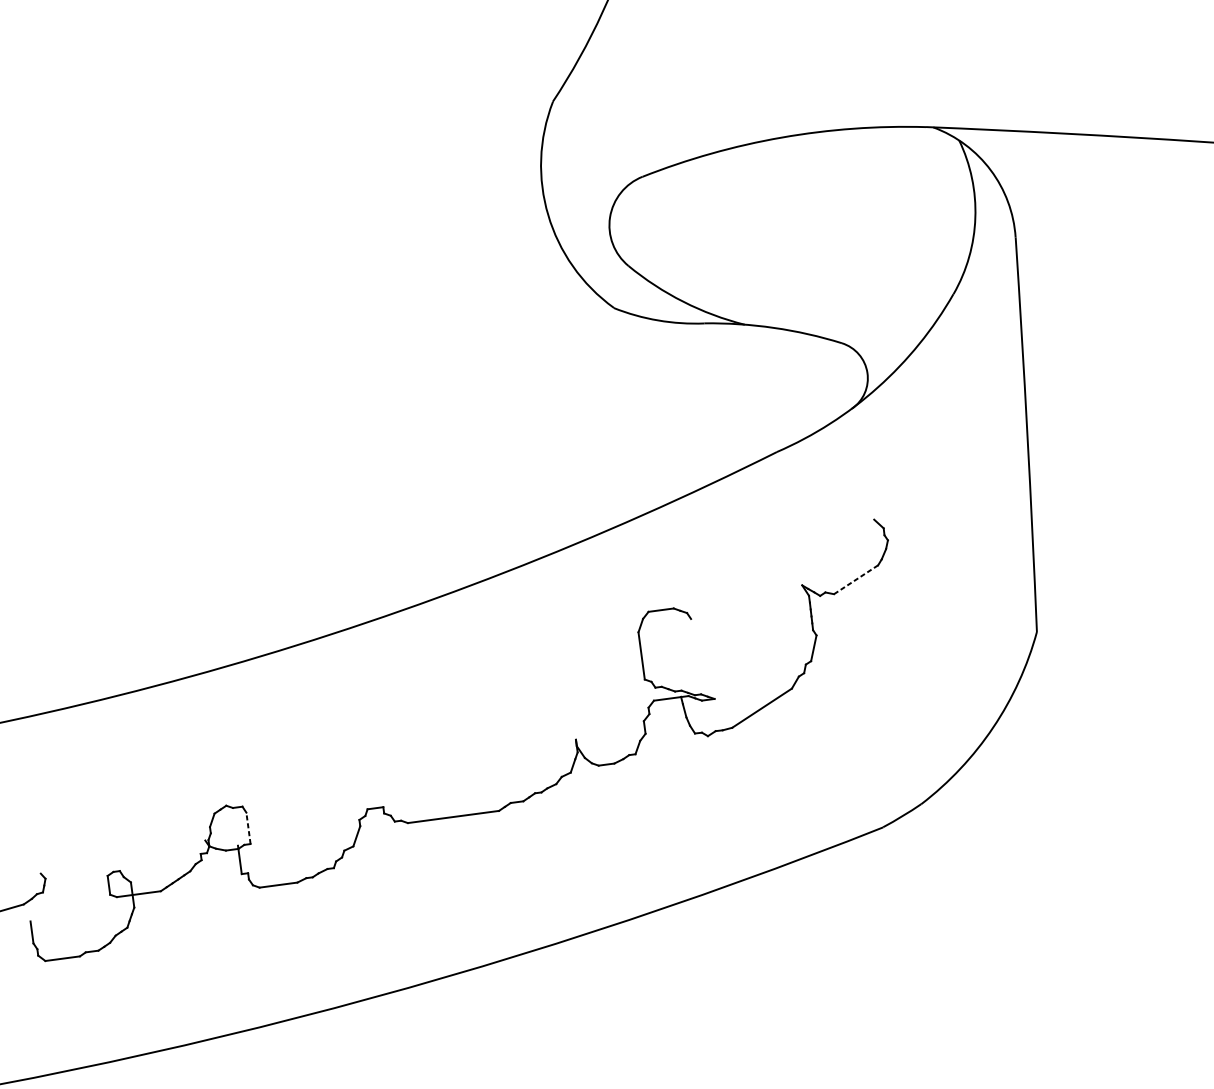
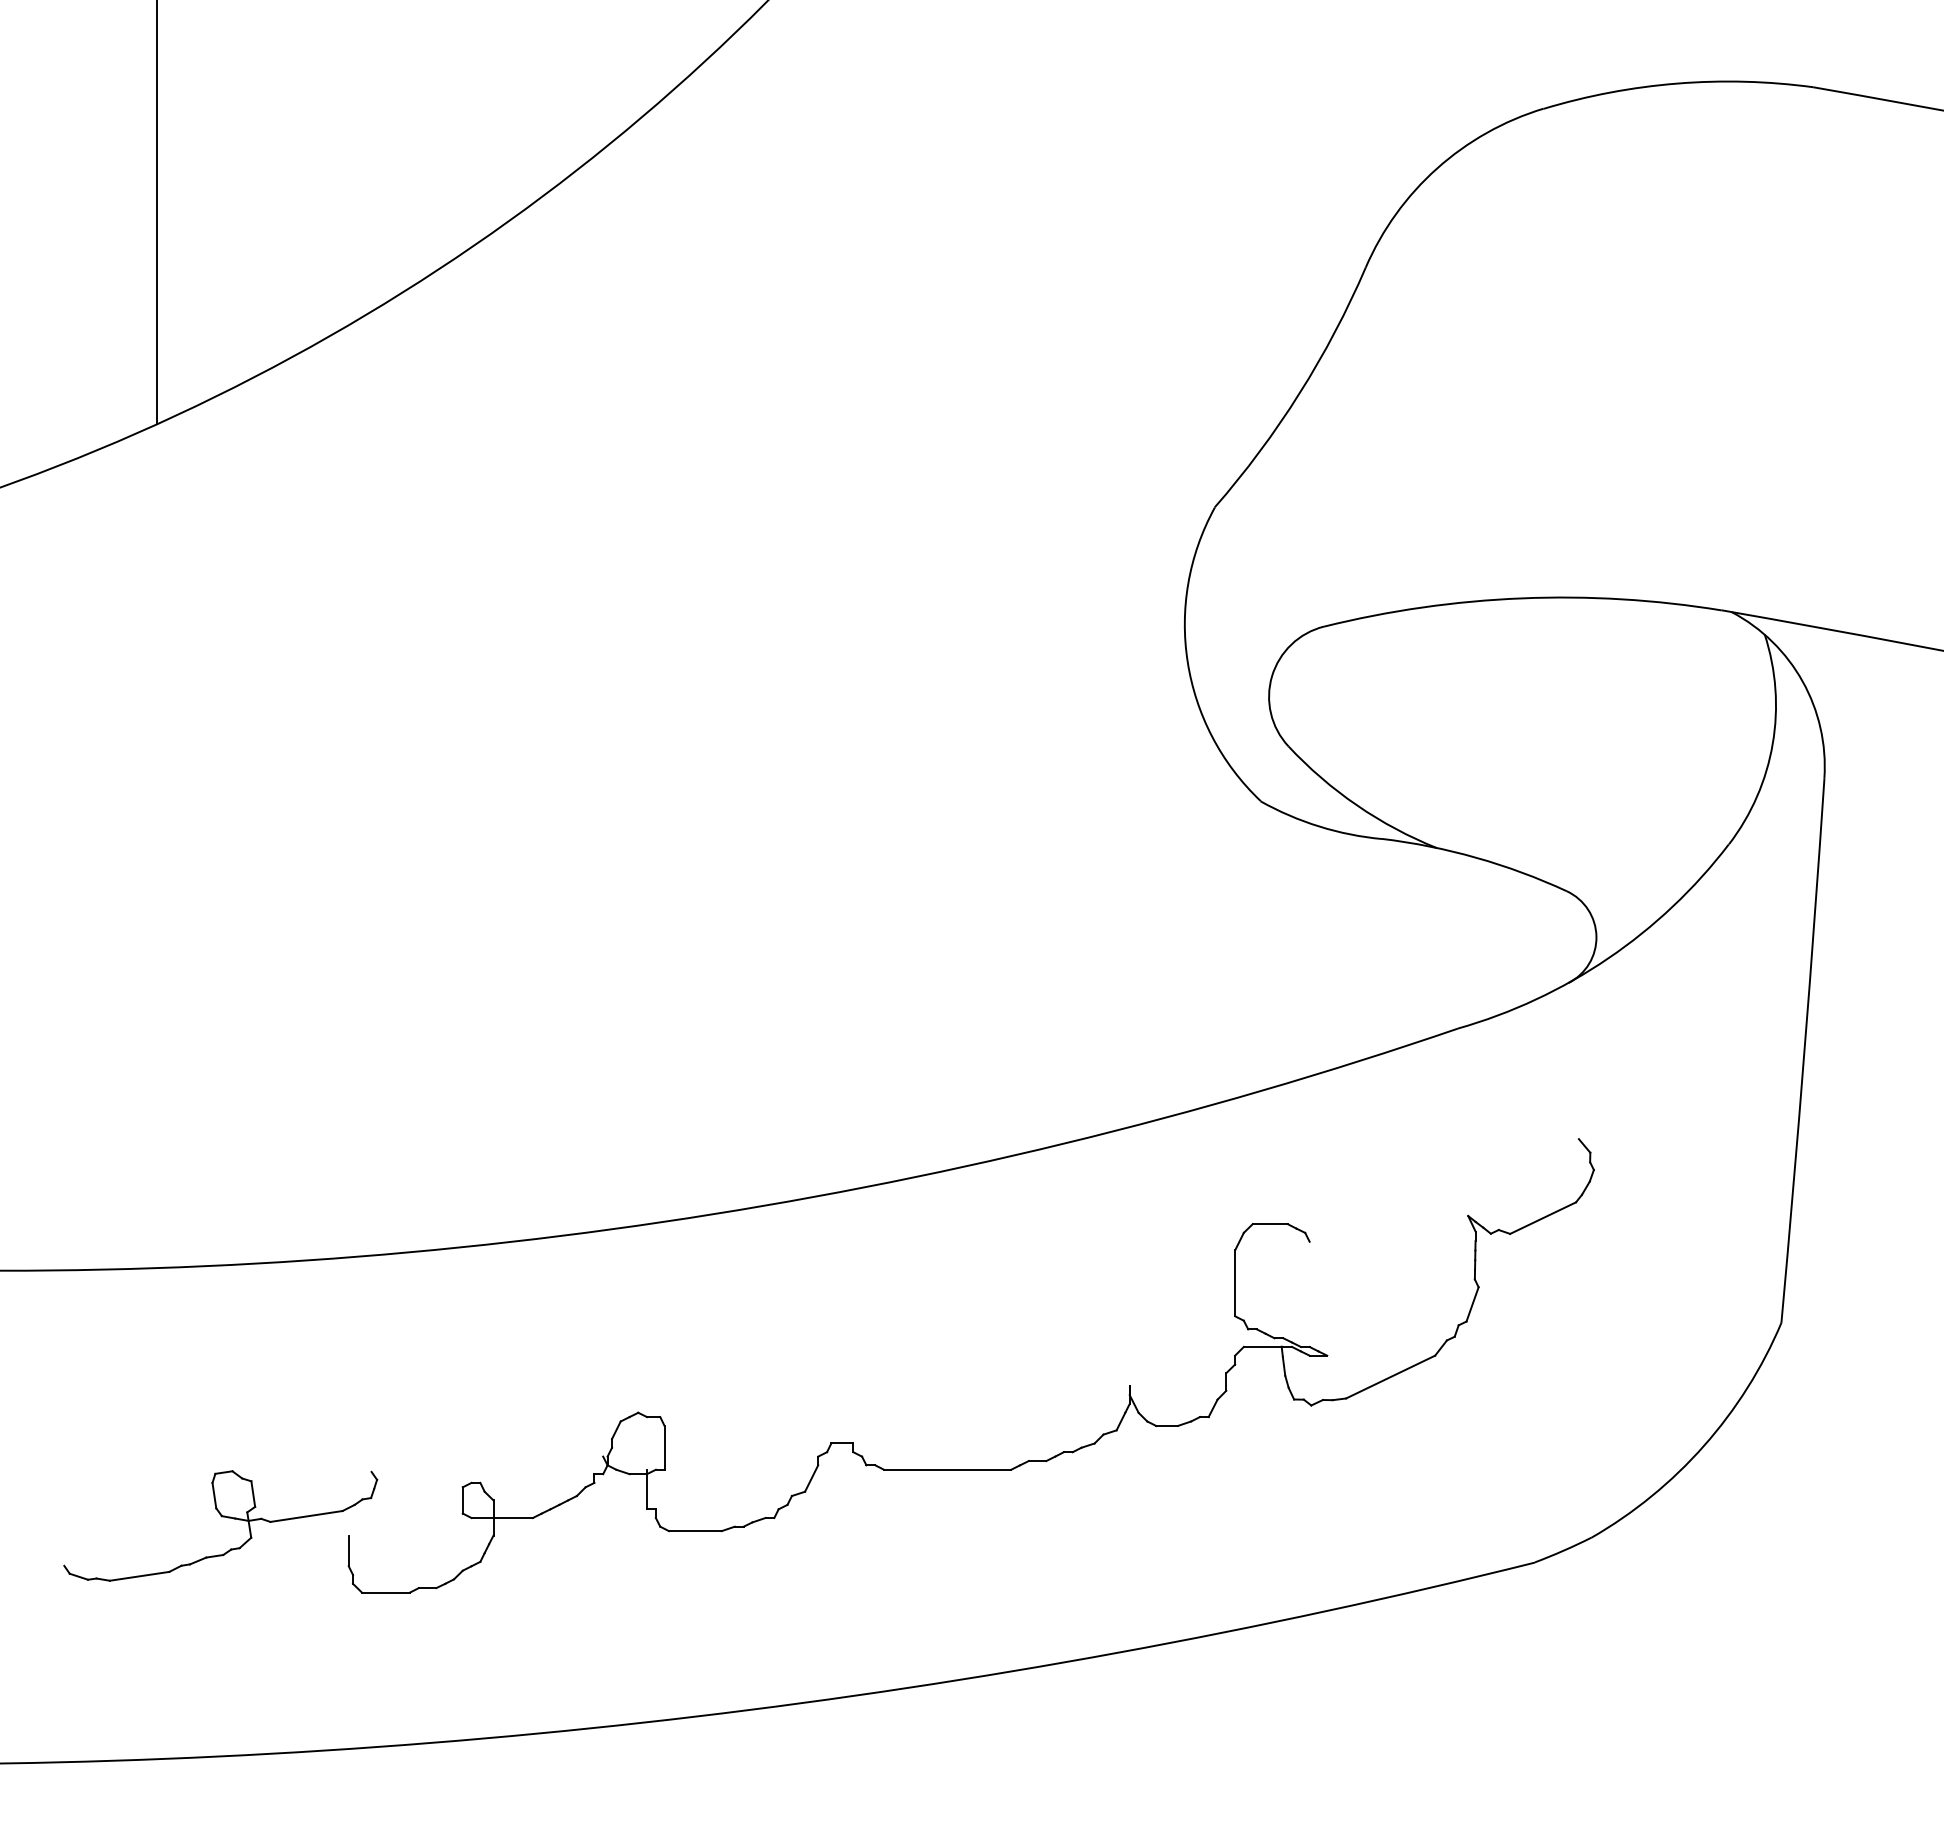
line: (855, 580) -> (1542, 1218), dashed -> solid
line: (248, 828) -> (664, 1447), dashed -> solid

